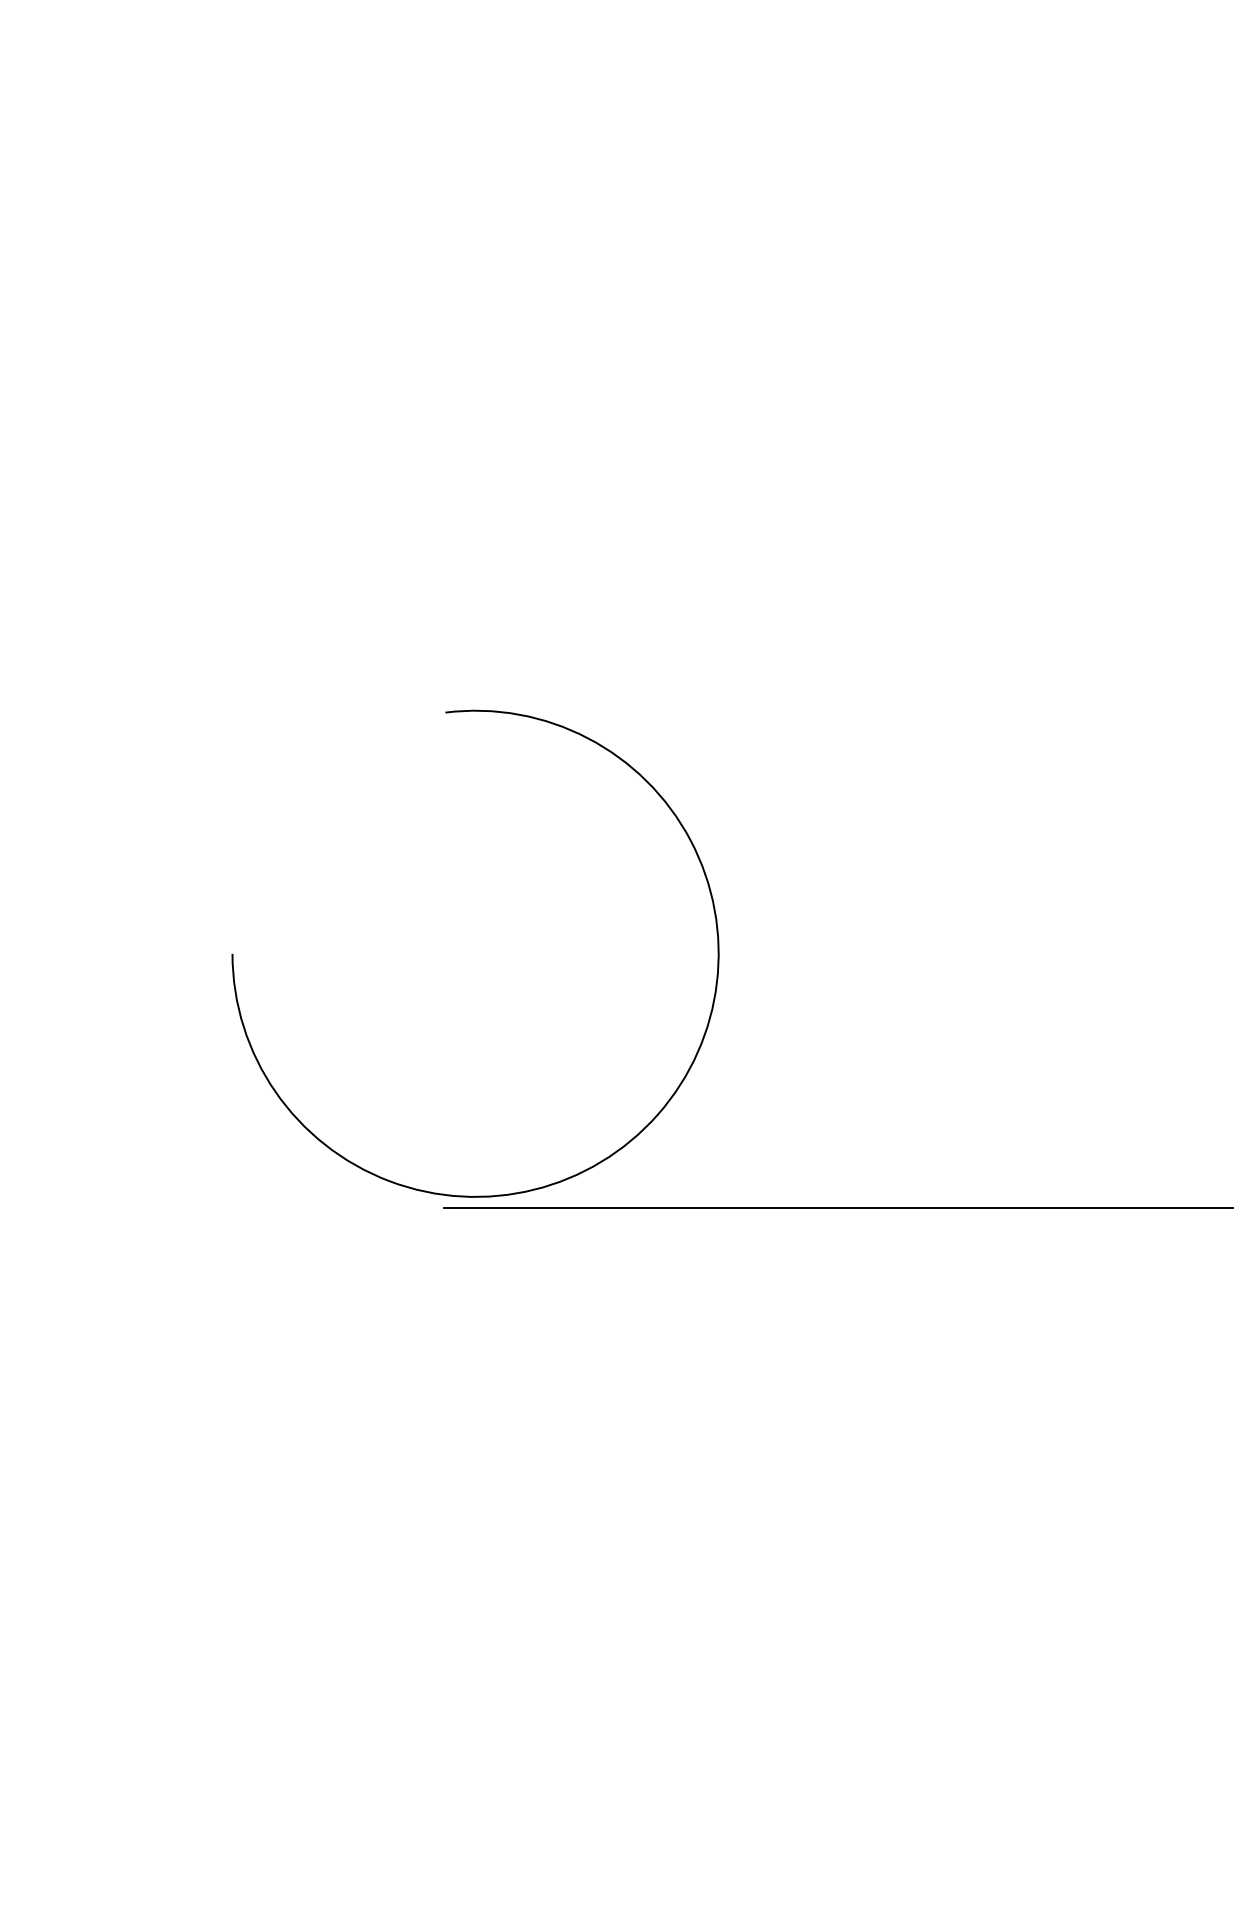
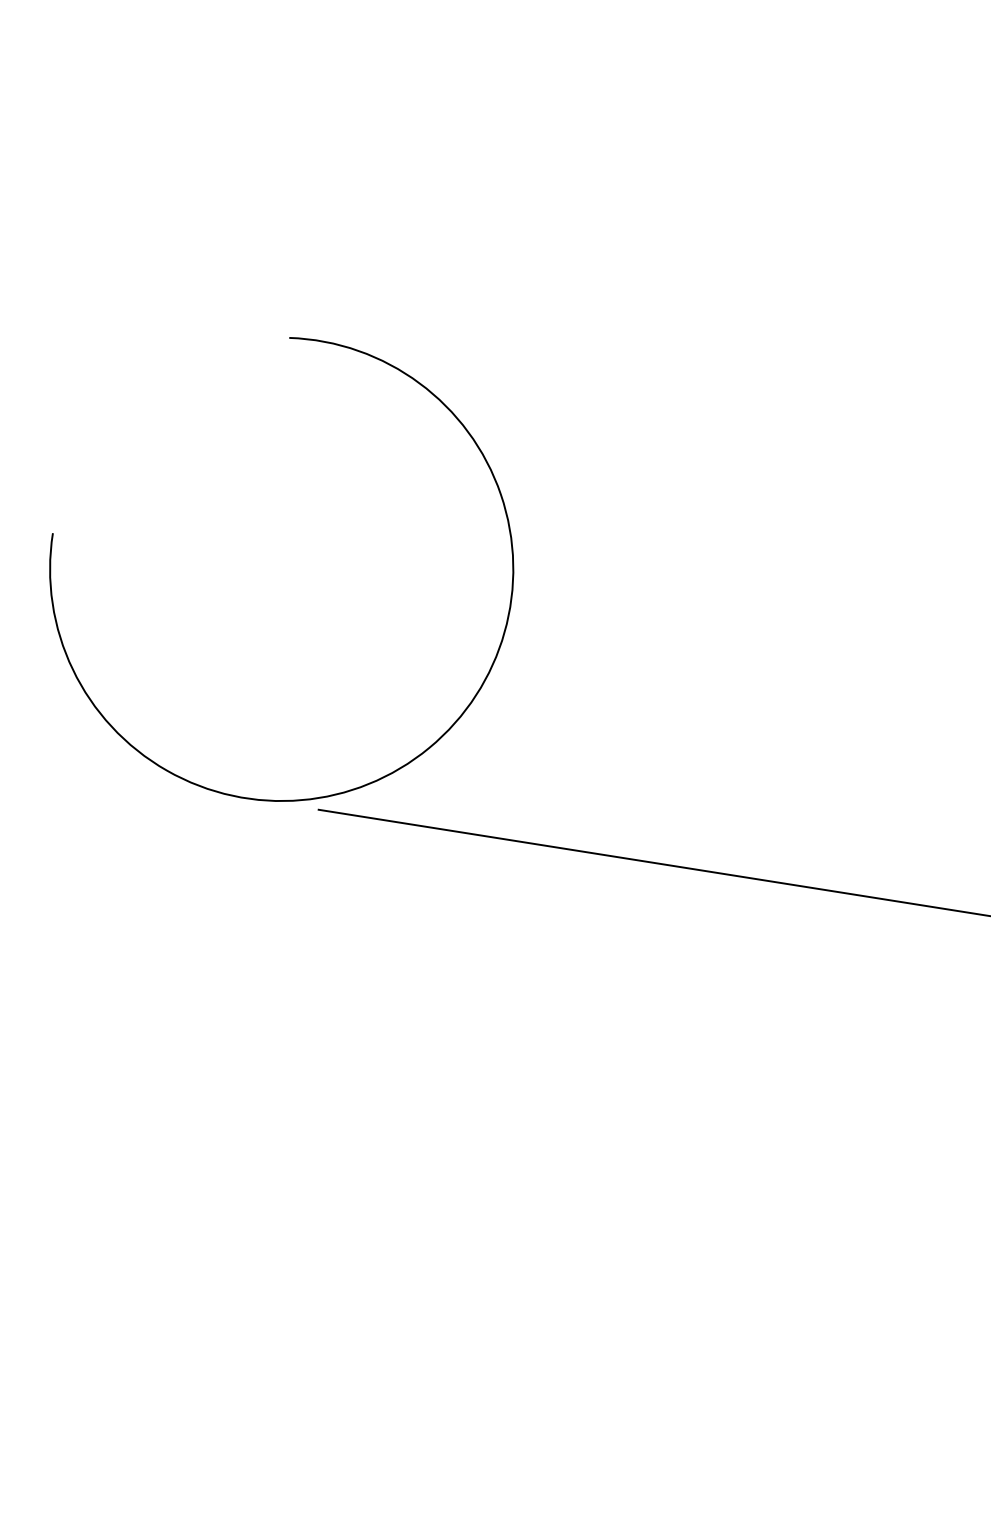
arc: (463, 712) -> (306, 340), moved

